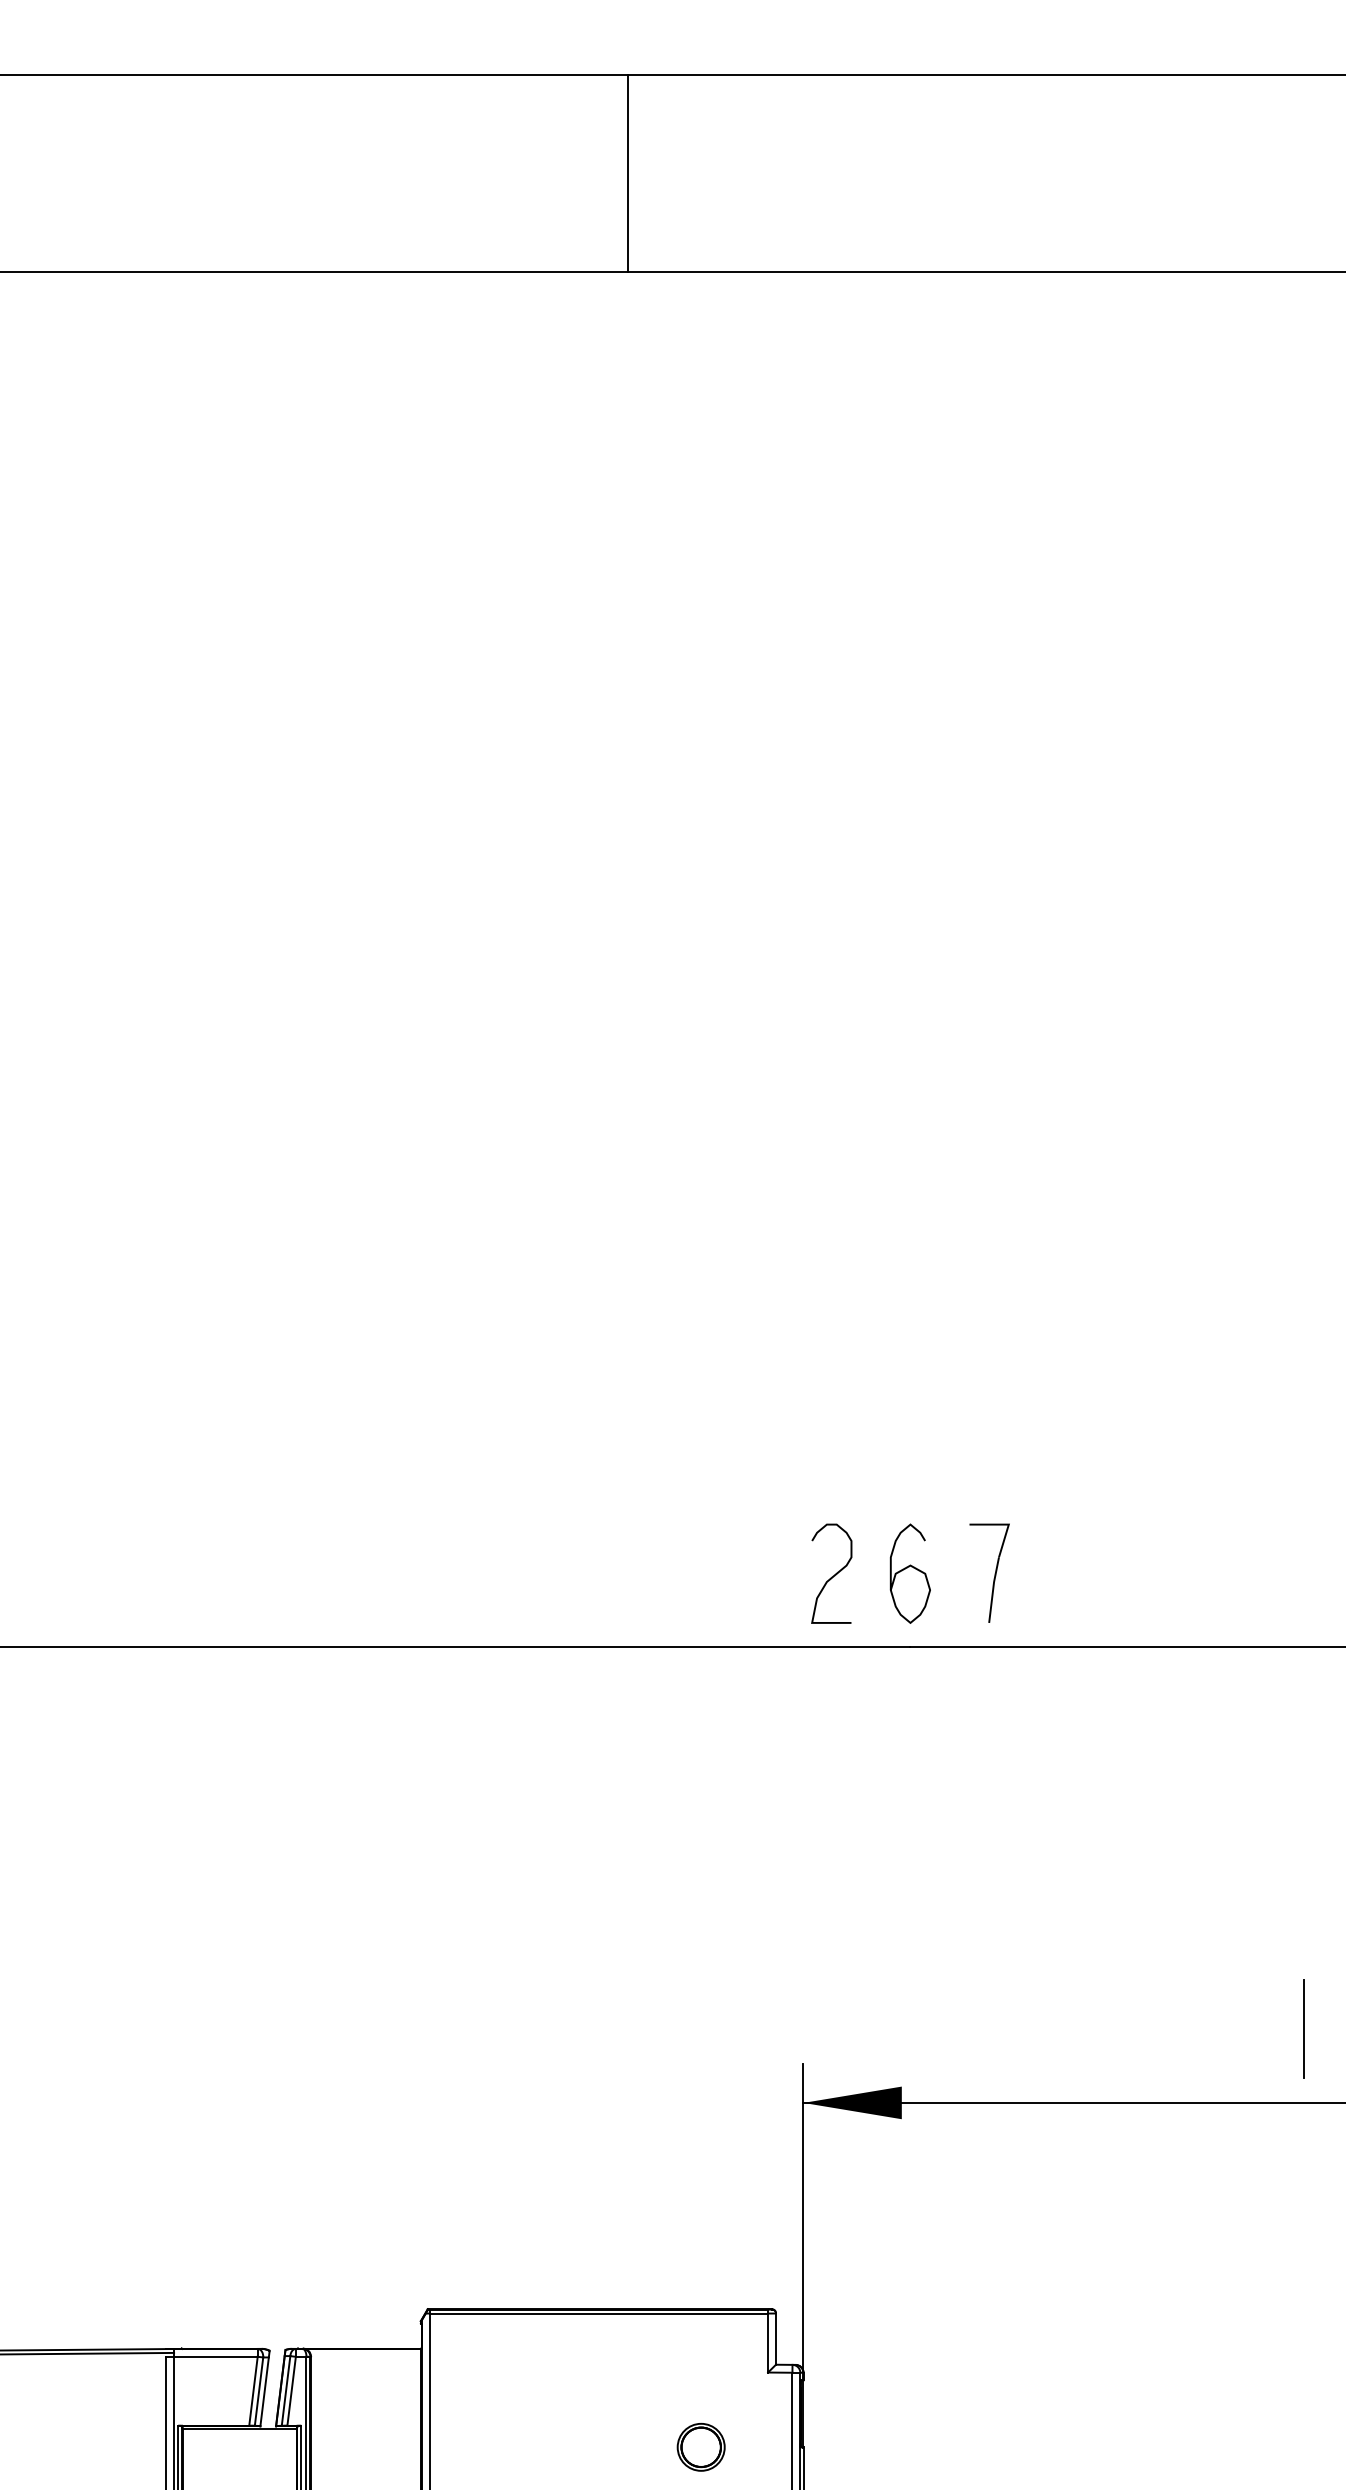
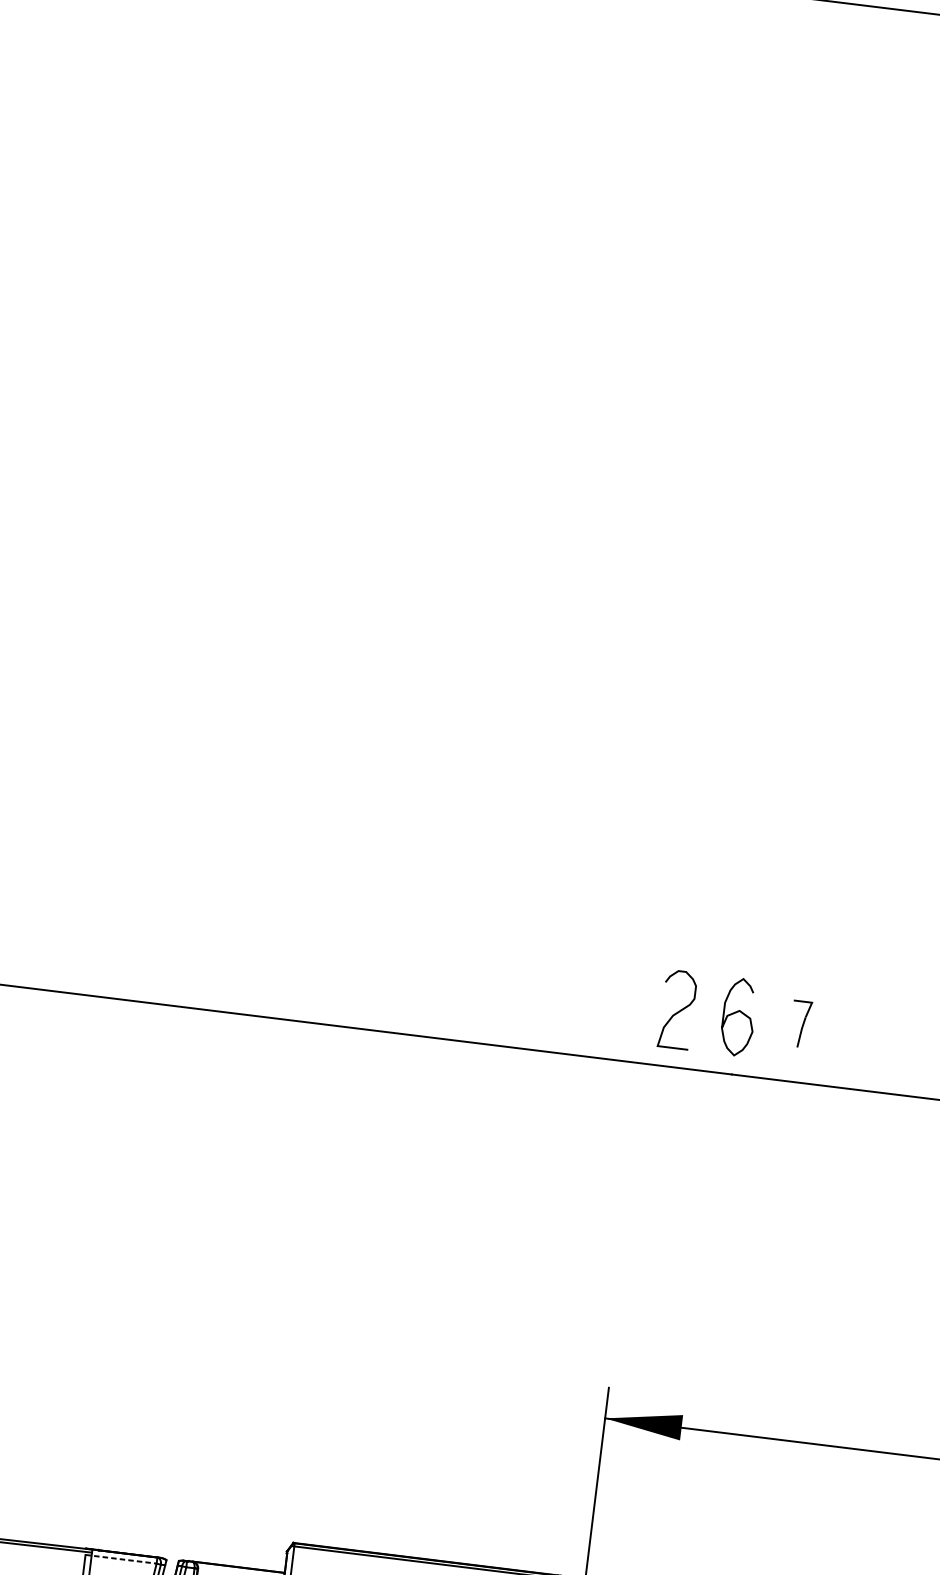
part: (989, 1572) -> (800, 1023), size x0.6
line: (211, 2356) -> (120, 1559), solid -> dashed

